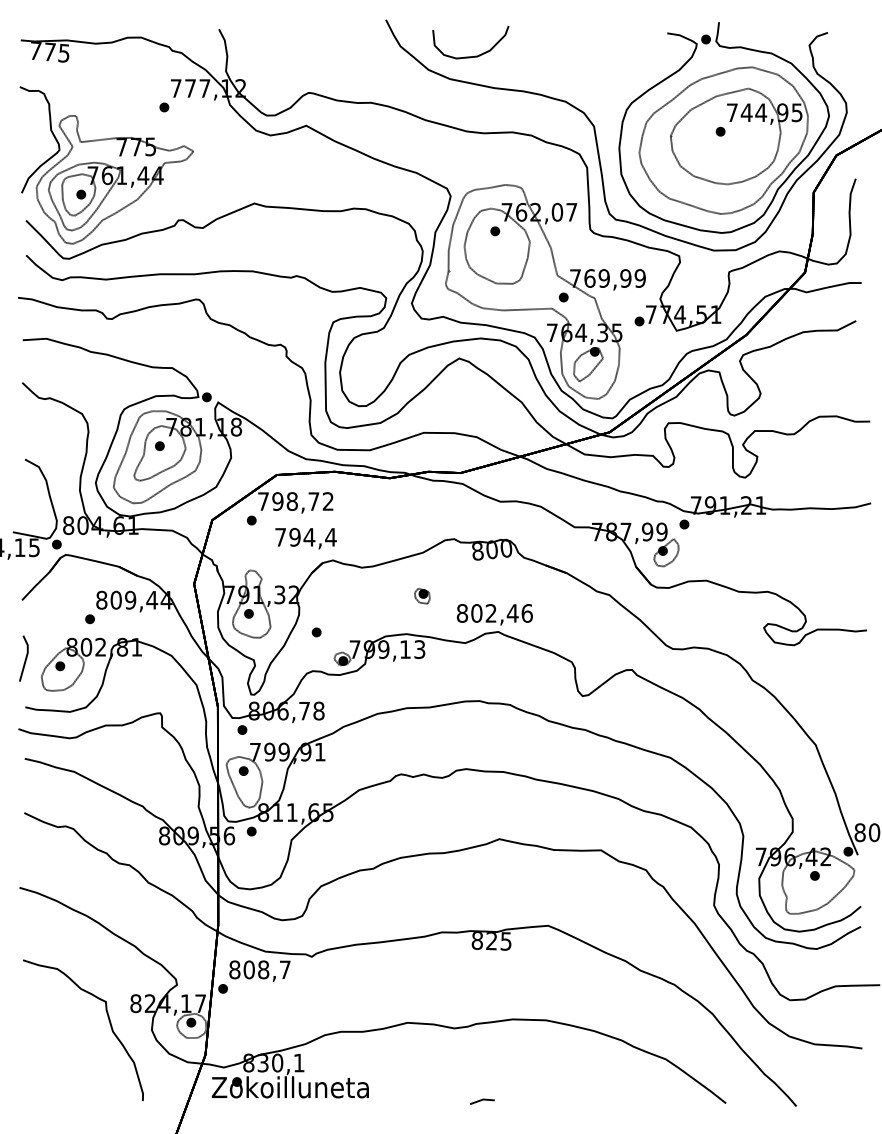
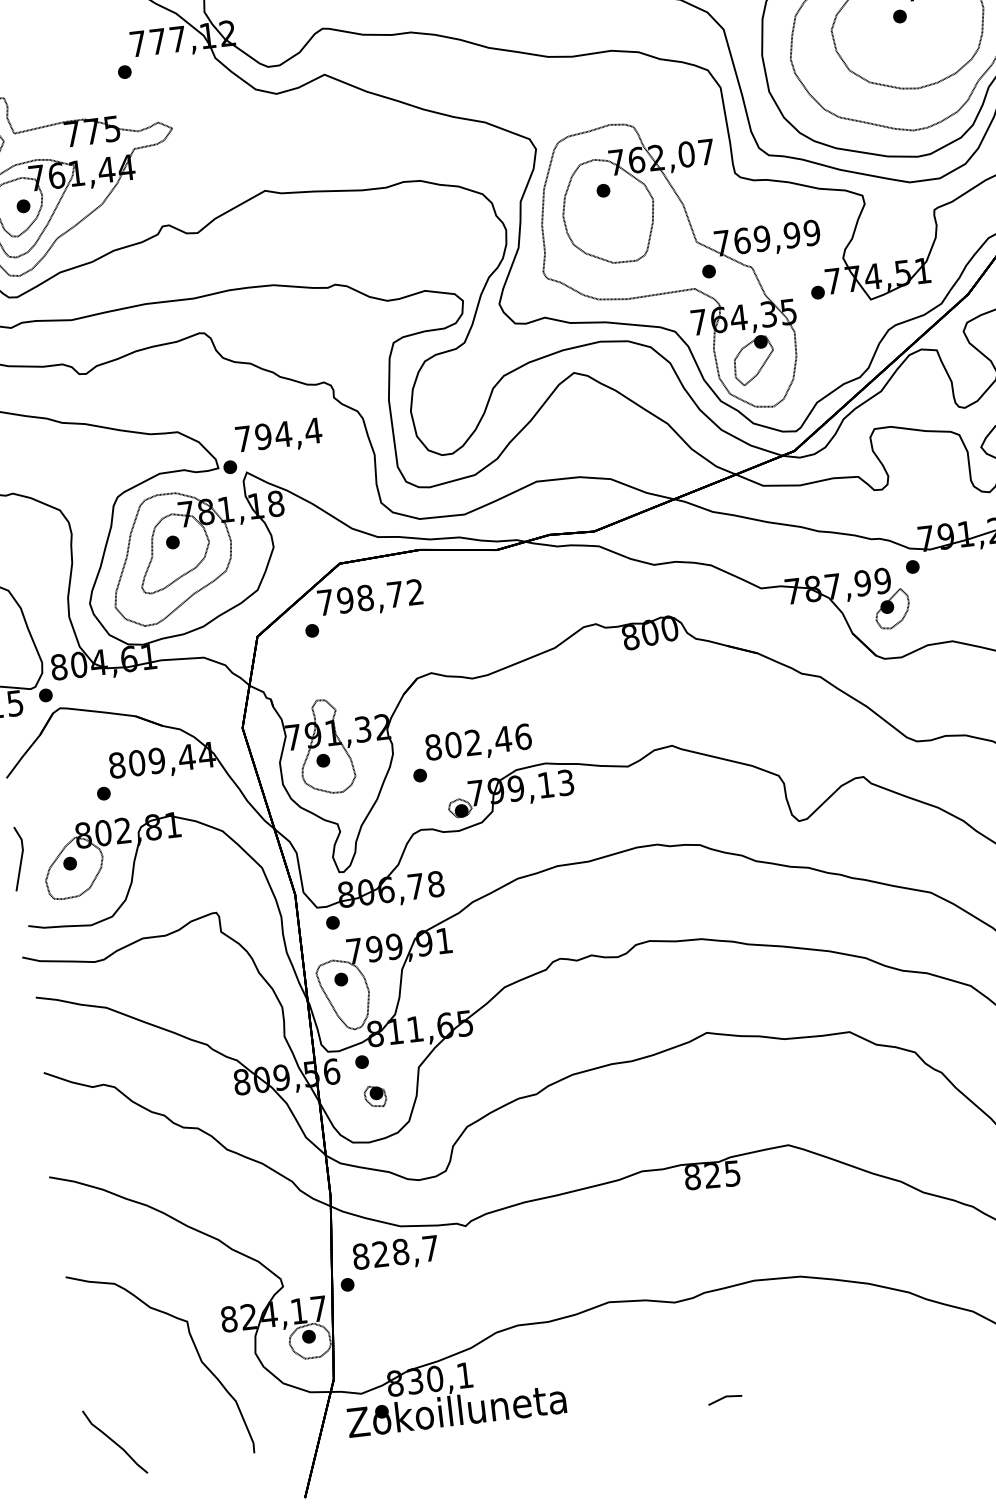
text: (305, 538) -> (278, 436), moved
part: (422, 595) -> (375, 1095), moved
text: (494, 614) -> (478, 743), moved
text: (248, 969) -> (379, 1253), 808,7 -> 828,7
curve: (44, 1081) -> (114, 1441), added

